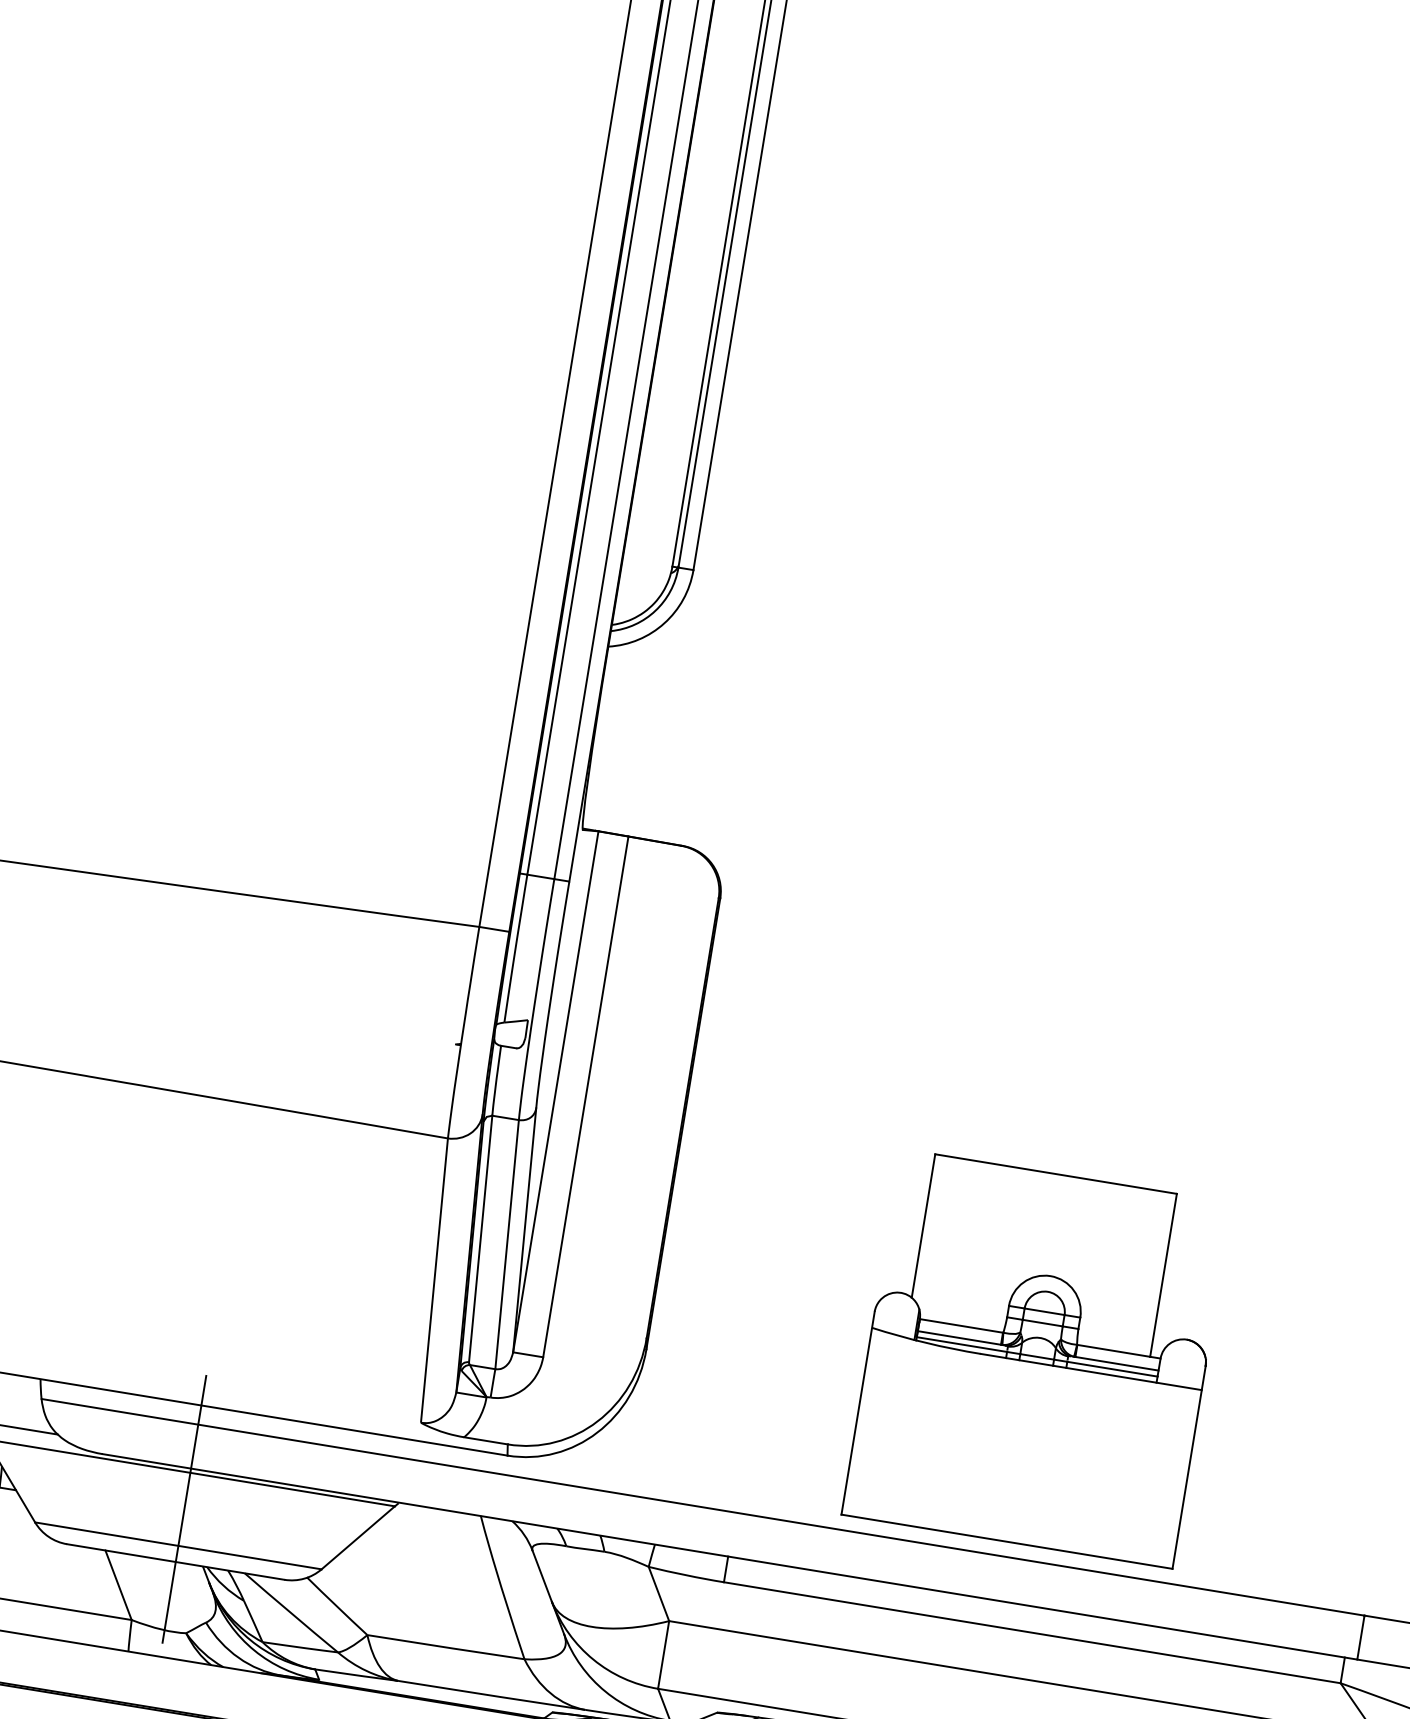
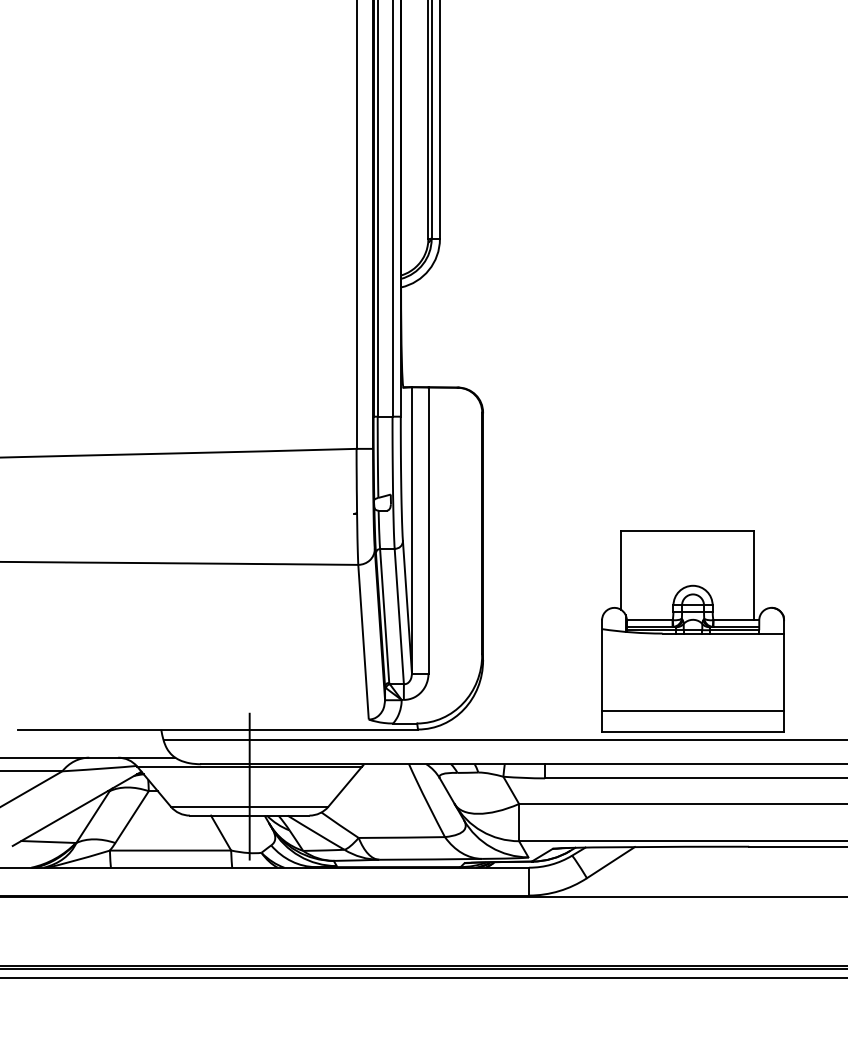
line: (1013, 1504) -> (693, 711), added

